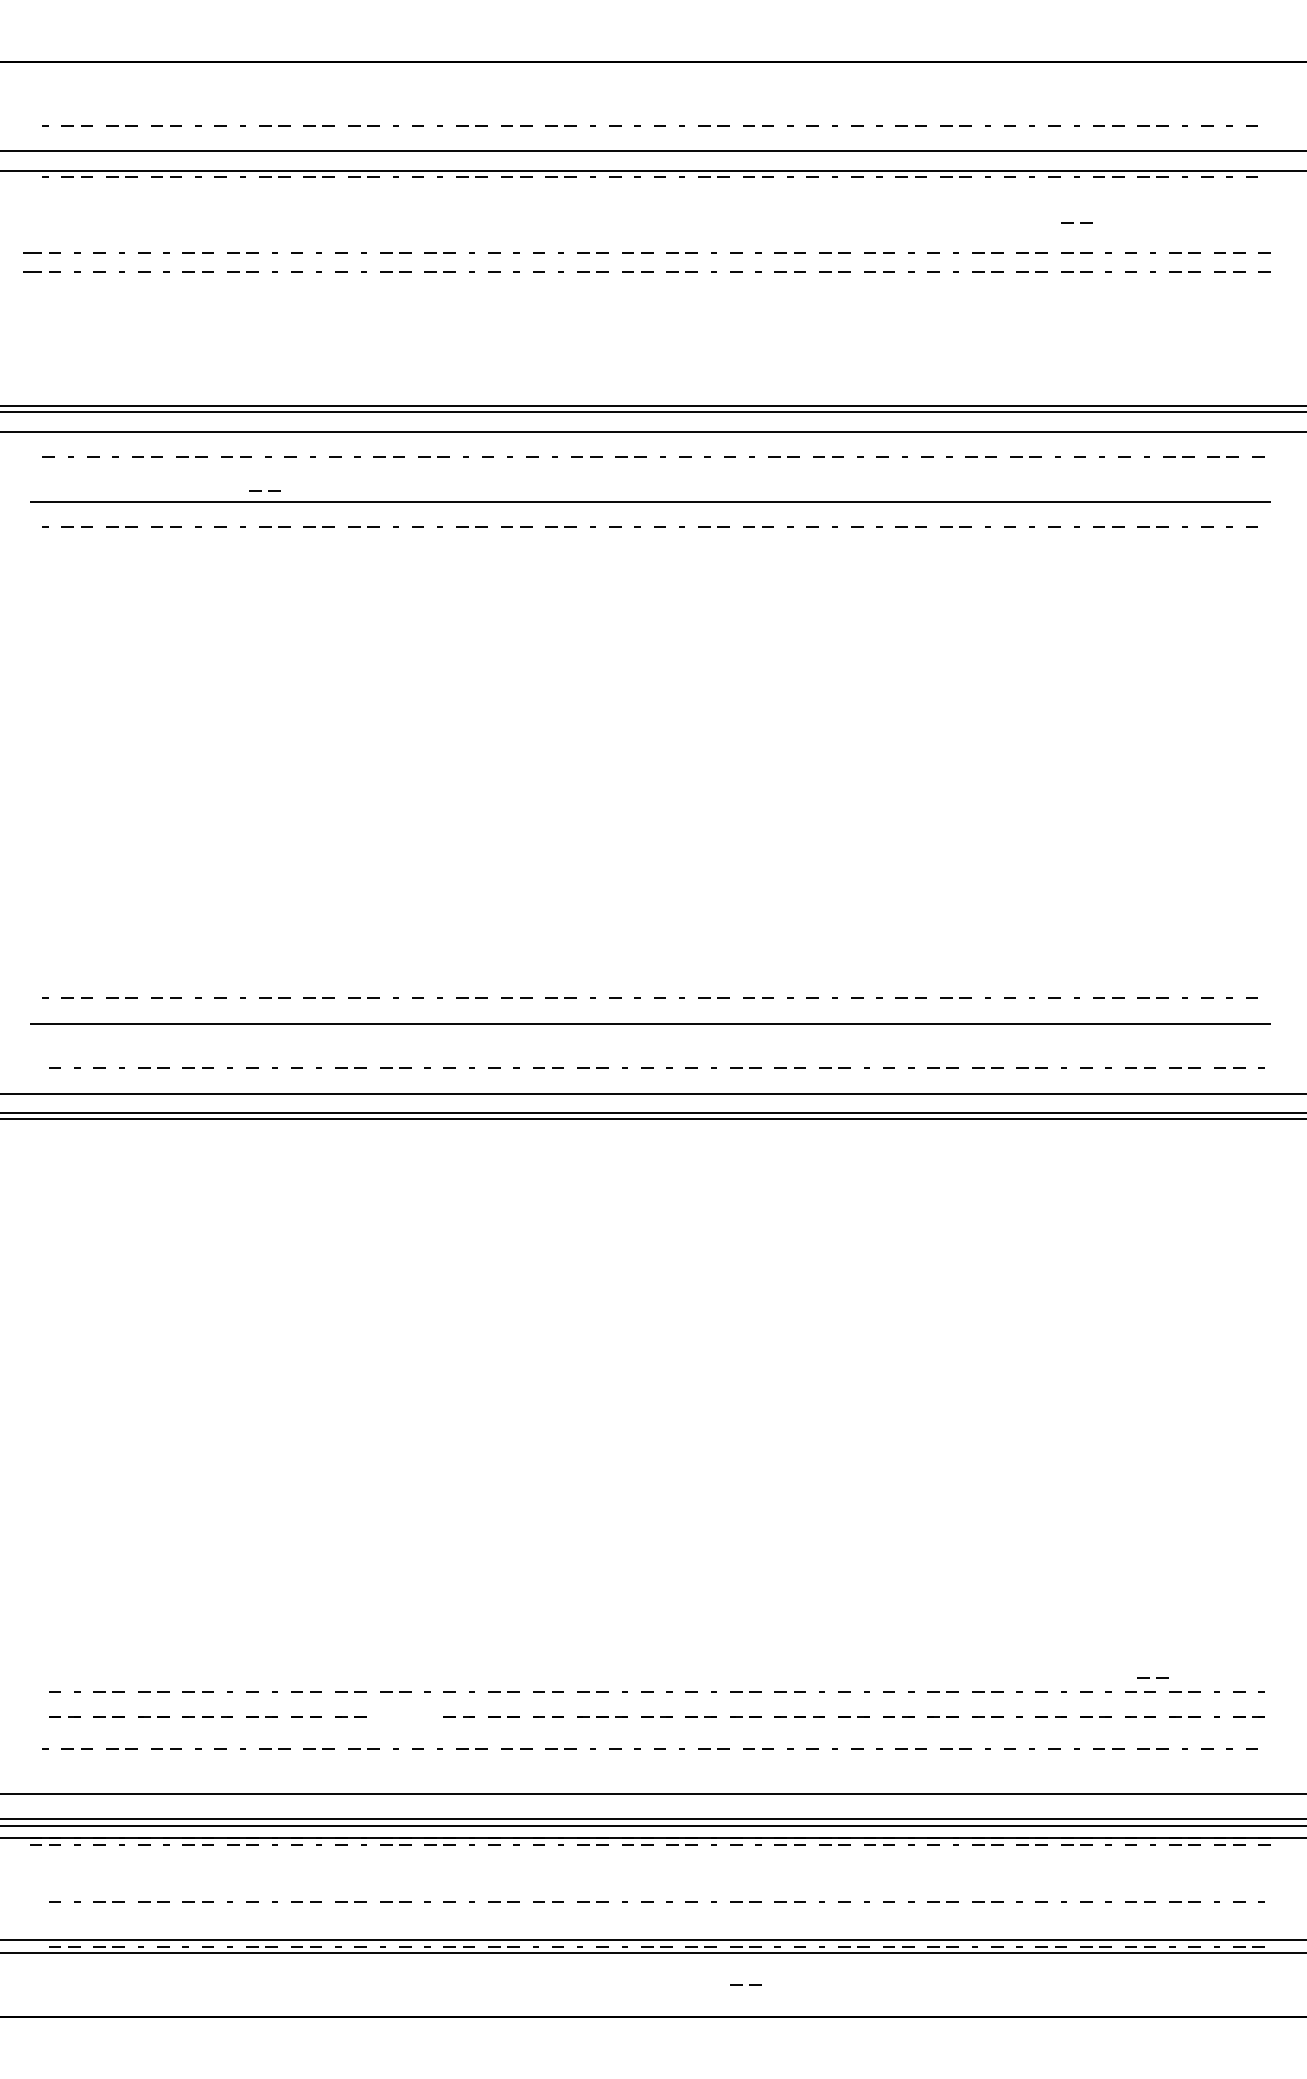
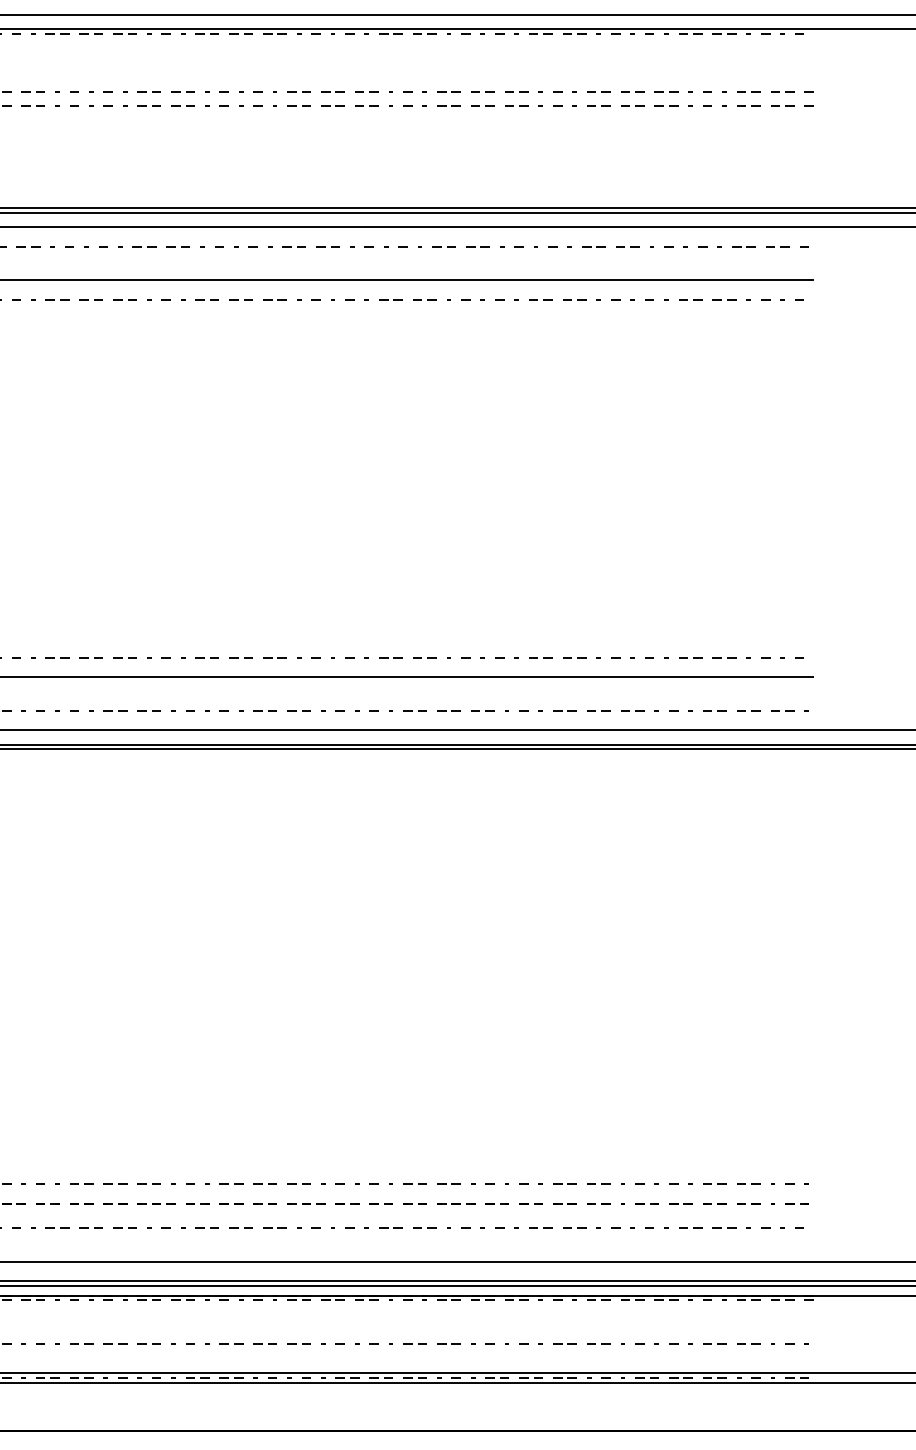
line: (1073, 222) -> (664, 68), removed
line: (261, 490) -> (47, 272), removed
line: (1149, 1677) -> (721, 1173), removed
line: (405, 1716) -> (156, 1203), added
line: (742, 1984) -> (412, 1406), removed

